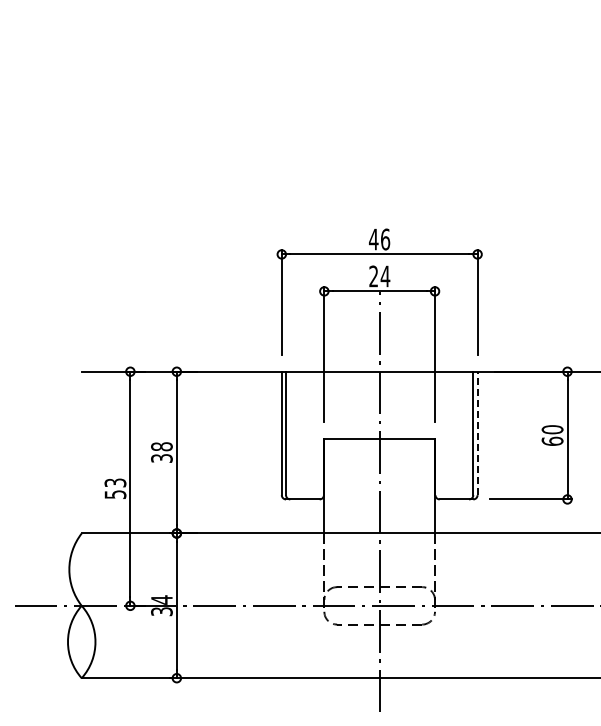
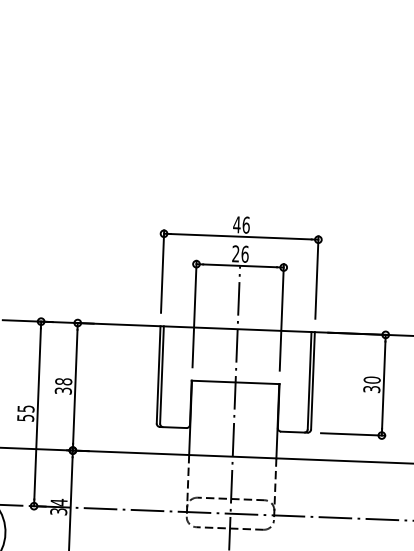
text: (385, 276) -> (245, 254), 24 -> 26
line: (477, 433) -> (312, 380), dashed -> solid
text: (552, 440) -> (371, 388), 60 -> 30
text: (114, 482) -> (25, 408), 53 -> 55

